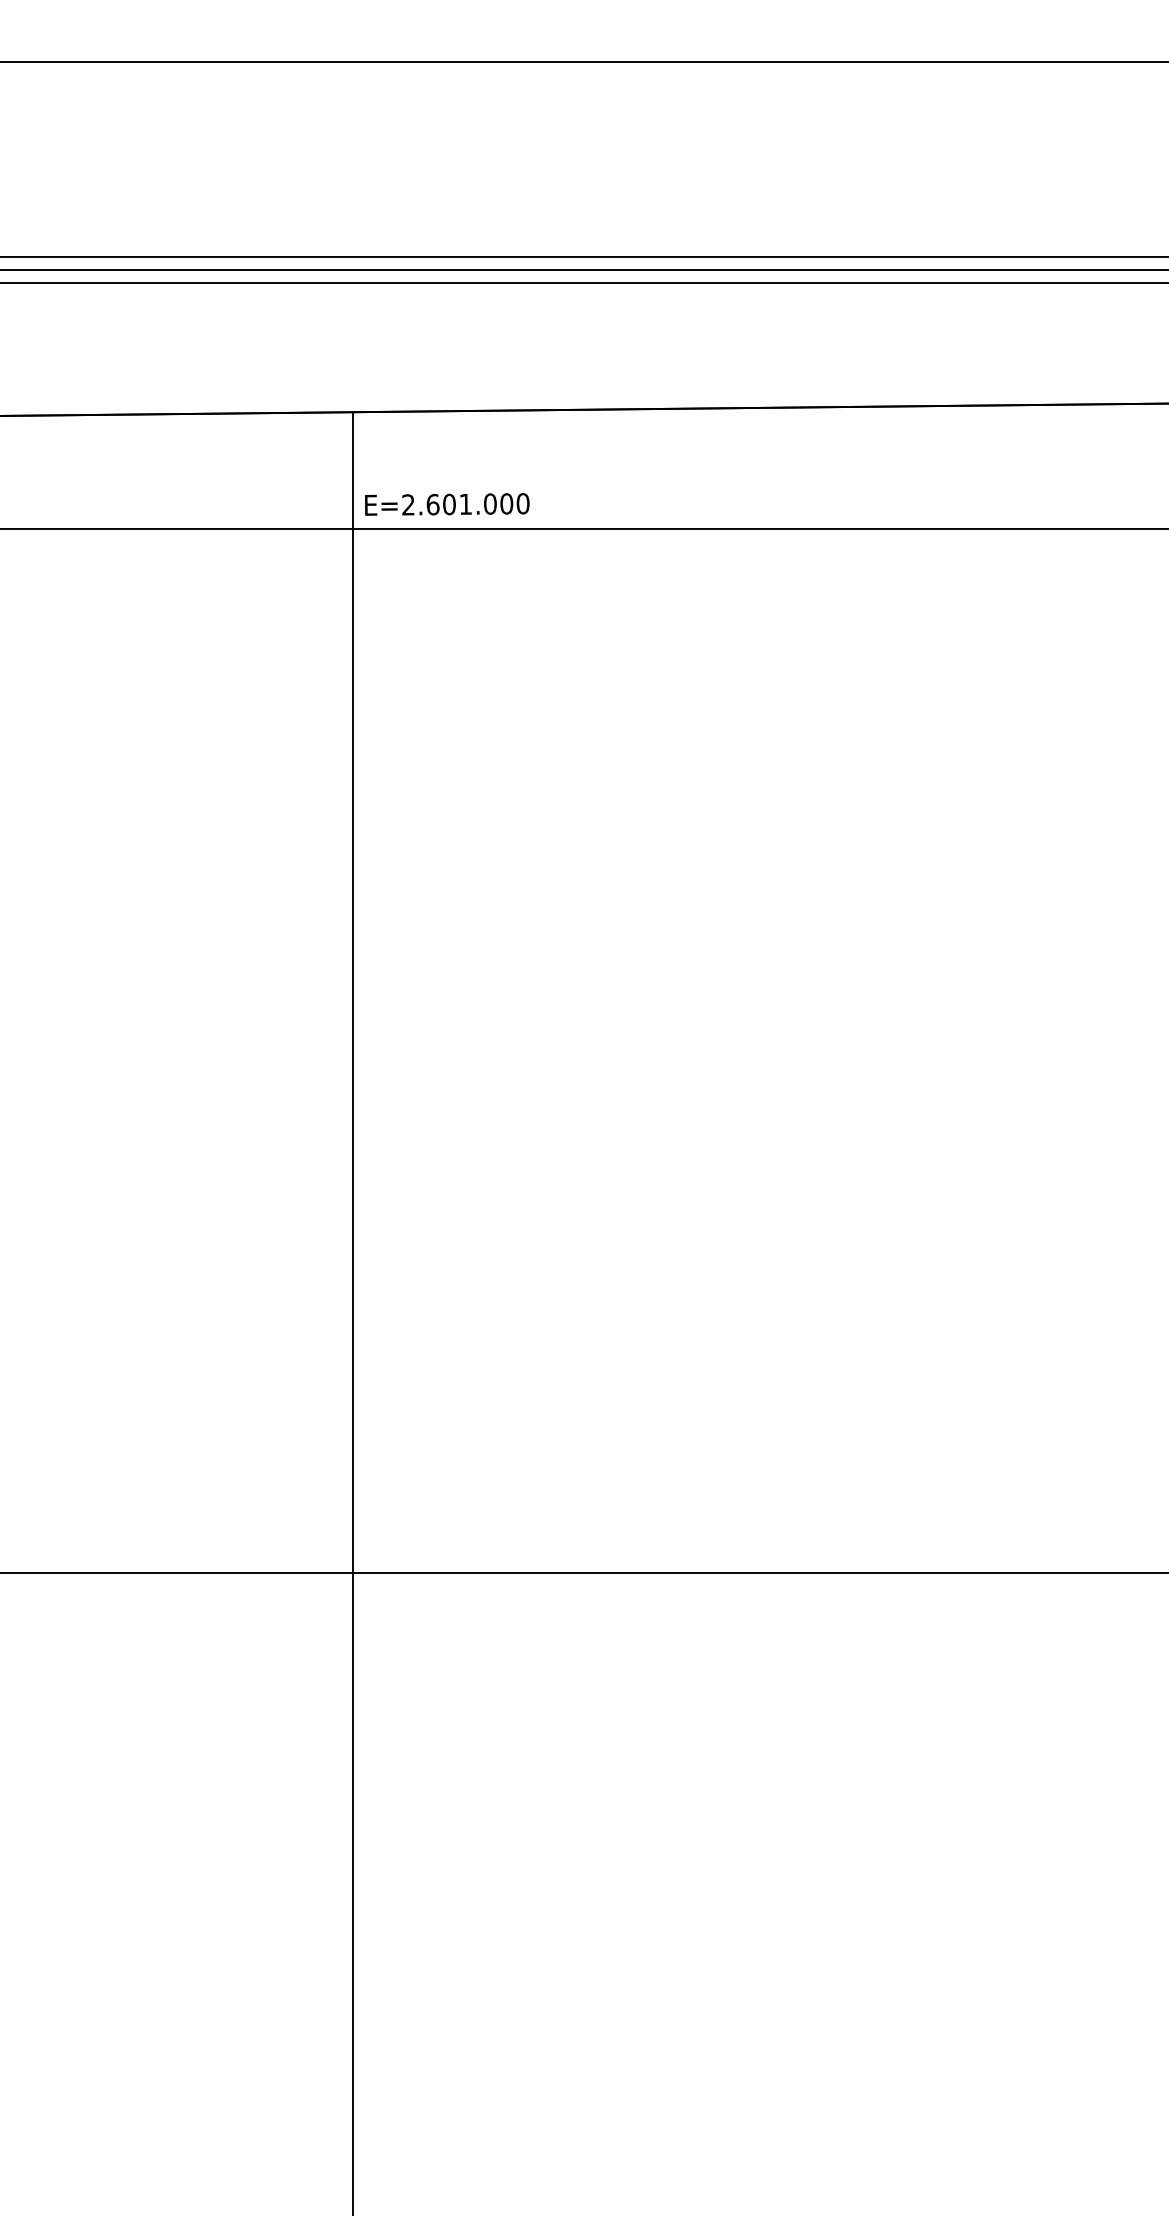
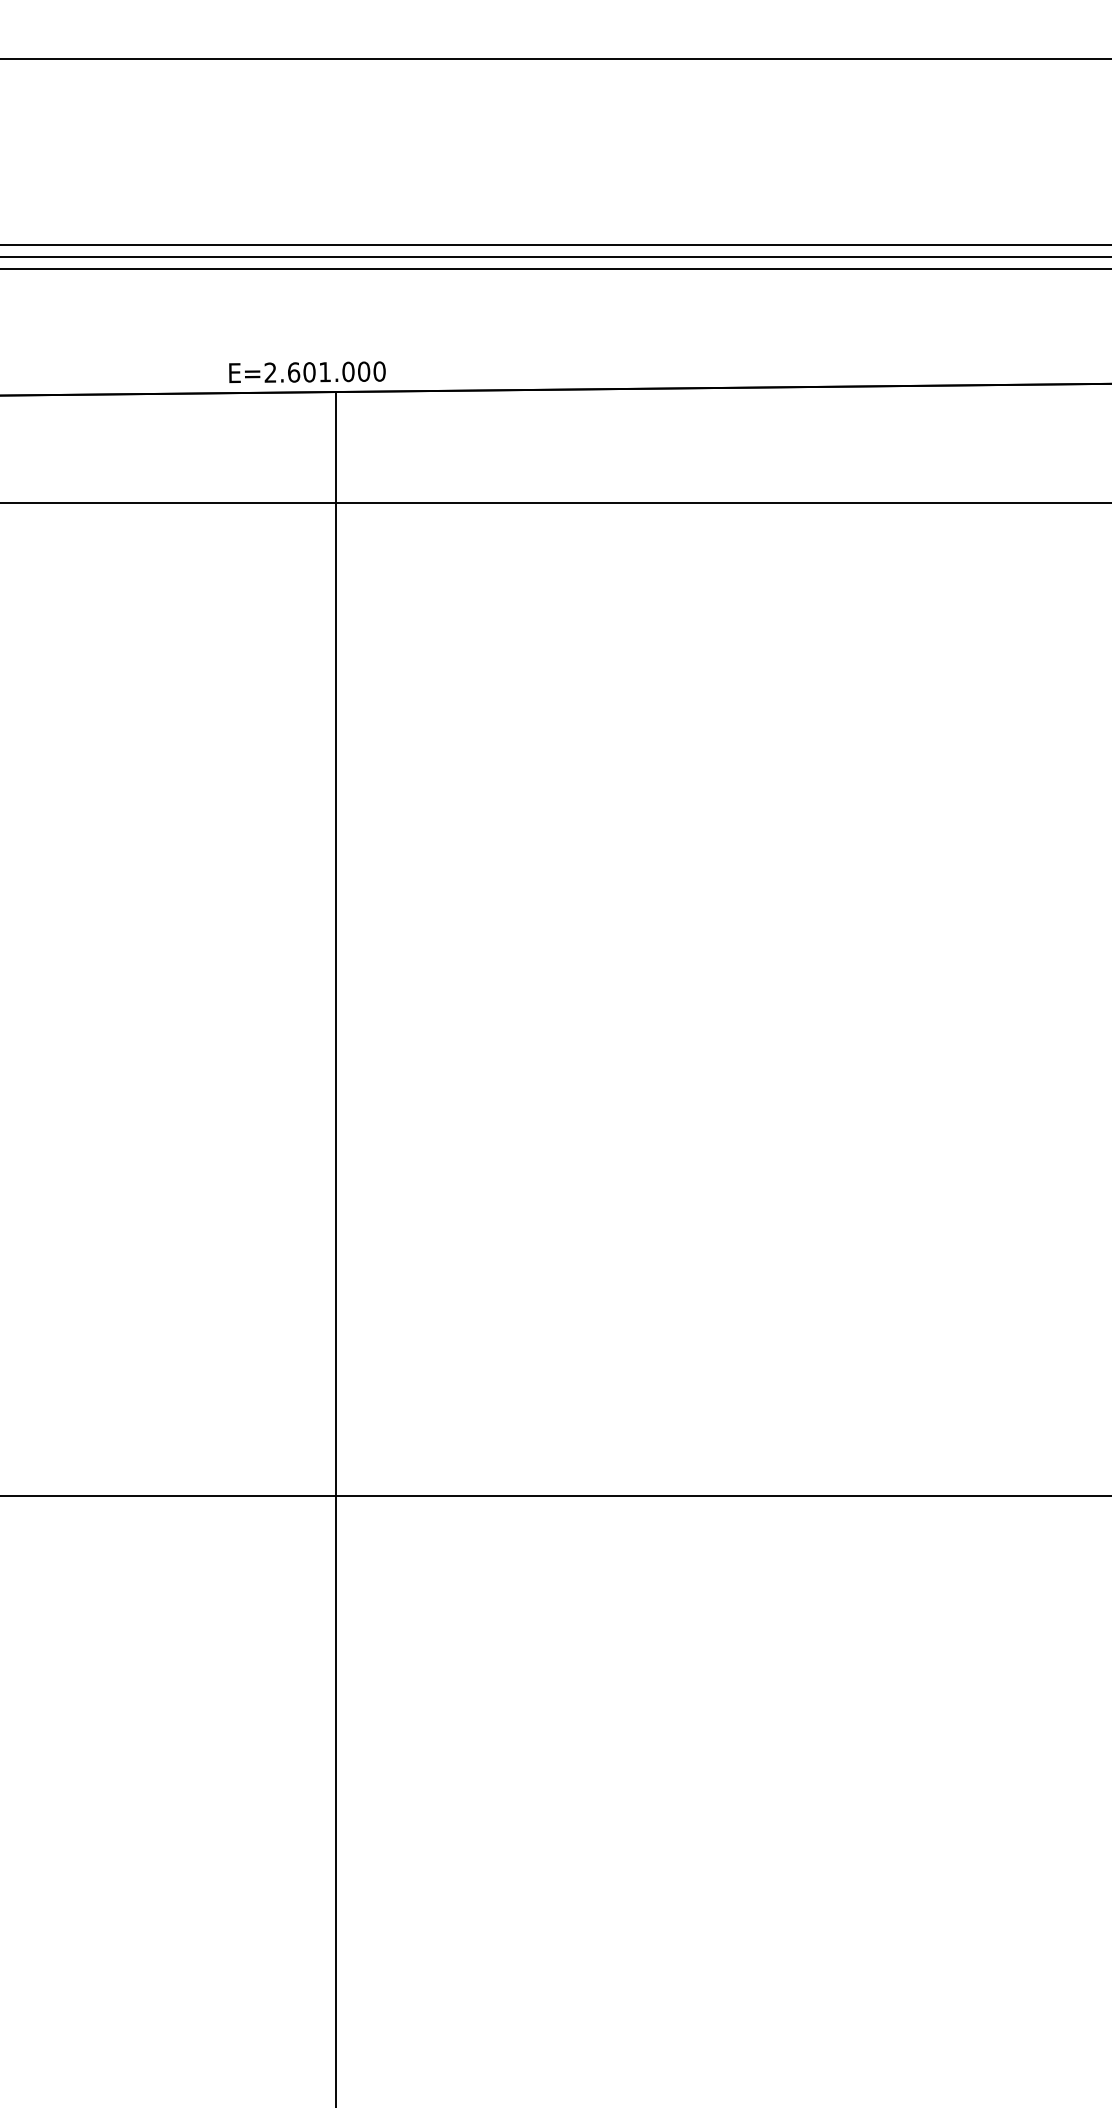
text: (447, 504) -> (307, 372), moved

